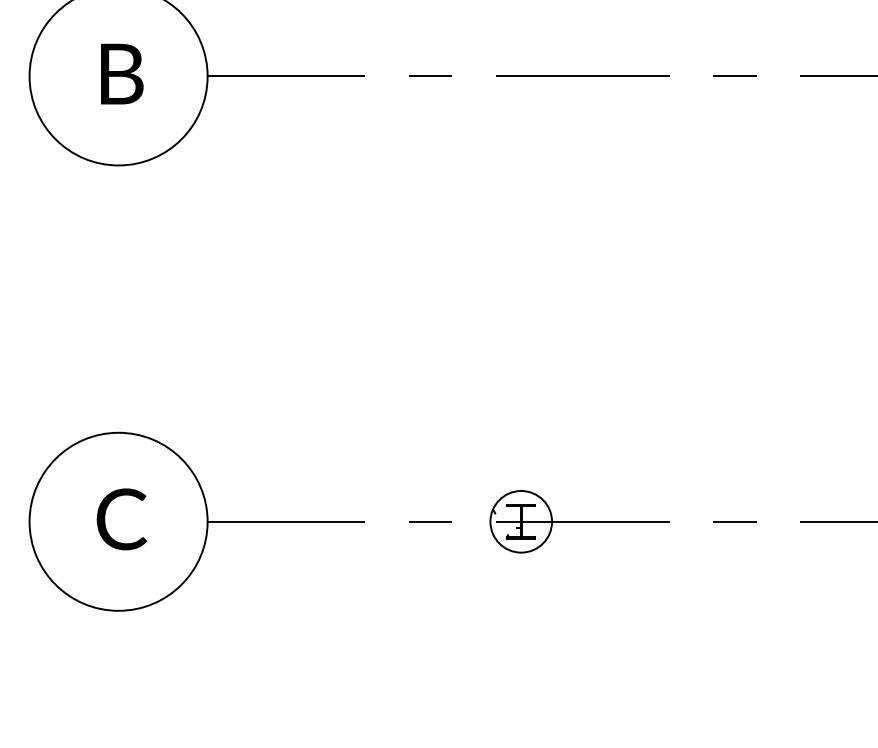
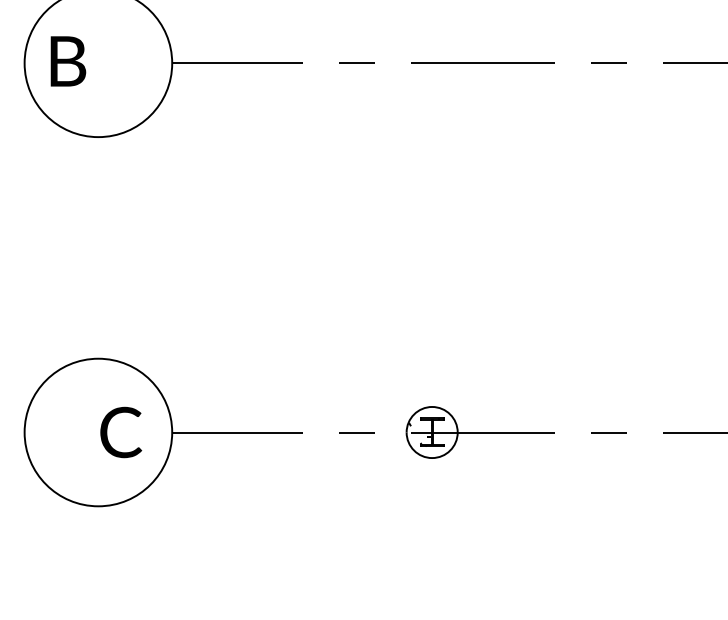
text: (122, 74) -> (68, 61), moved
text: (122, 519) -> (121, 432), moved

